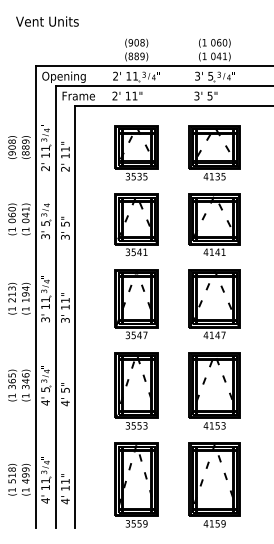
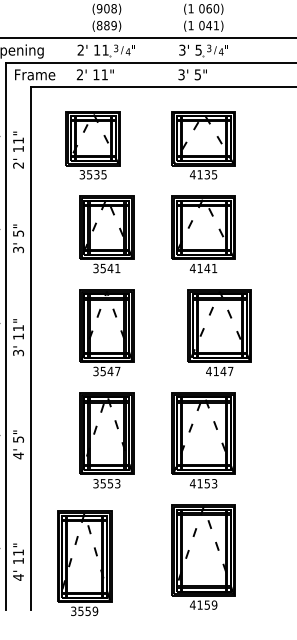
part: (136, 152) -> (93, 144), moved
part: (214, 303) -> (219, 331), moved
part: (136, 484) -> (84, 562), moved

